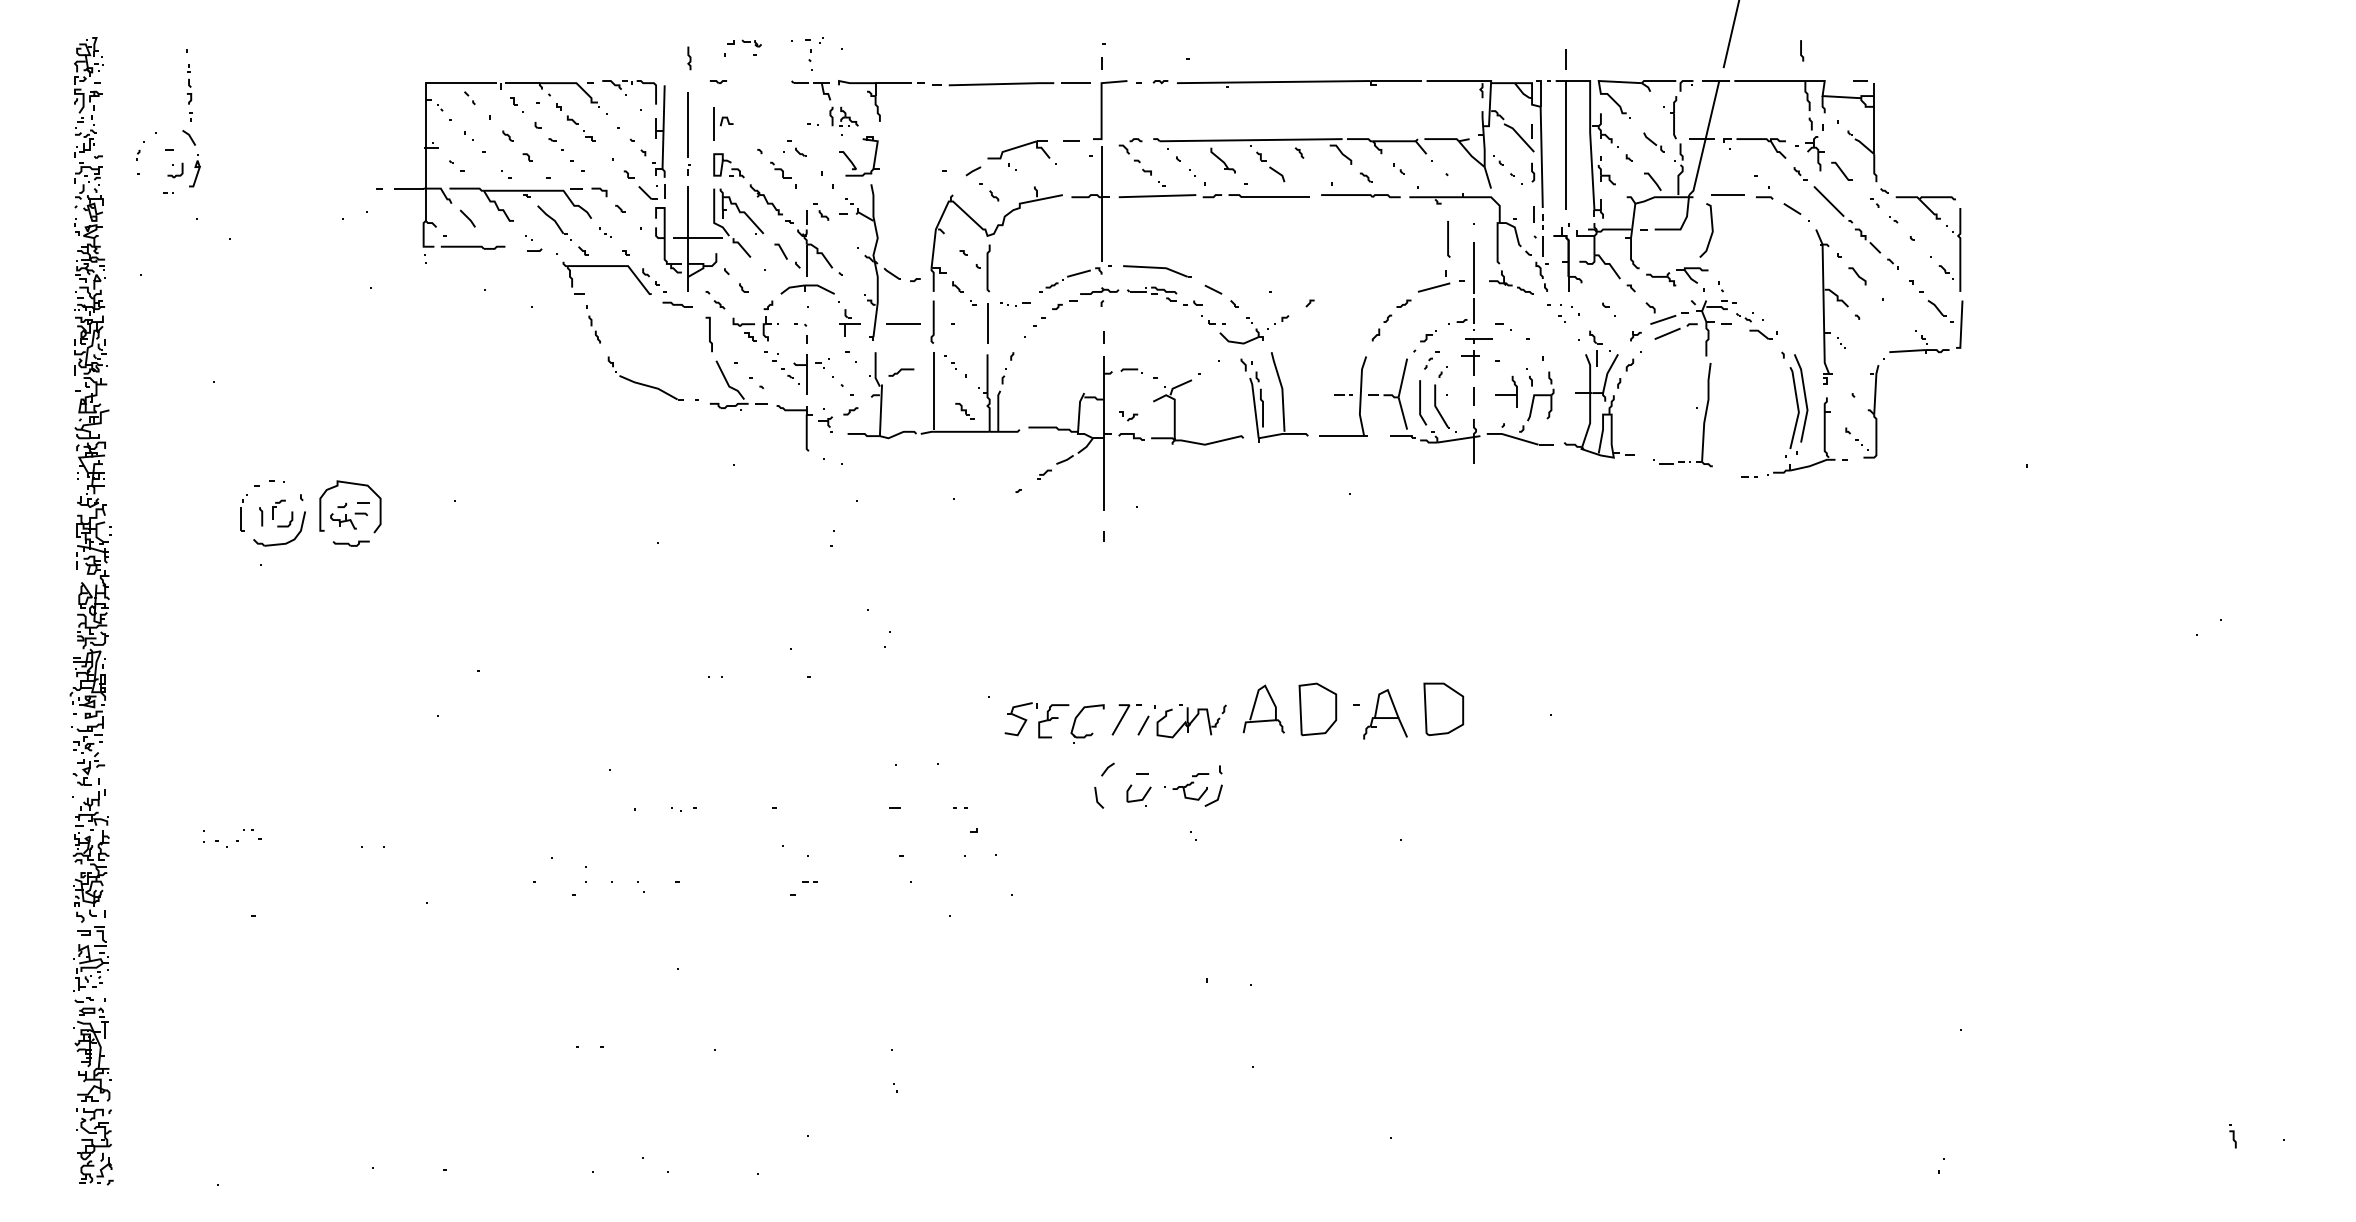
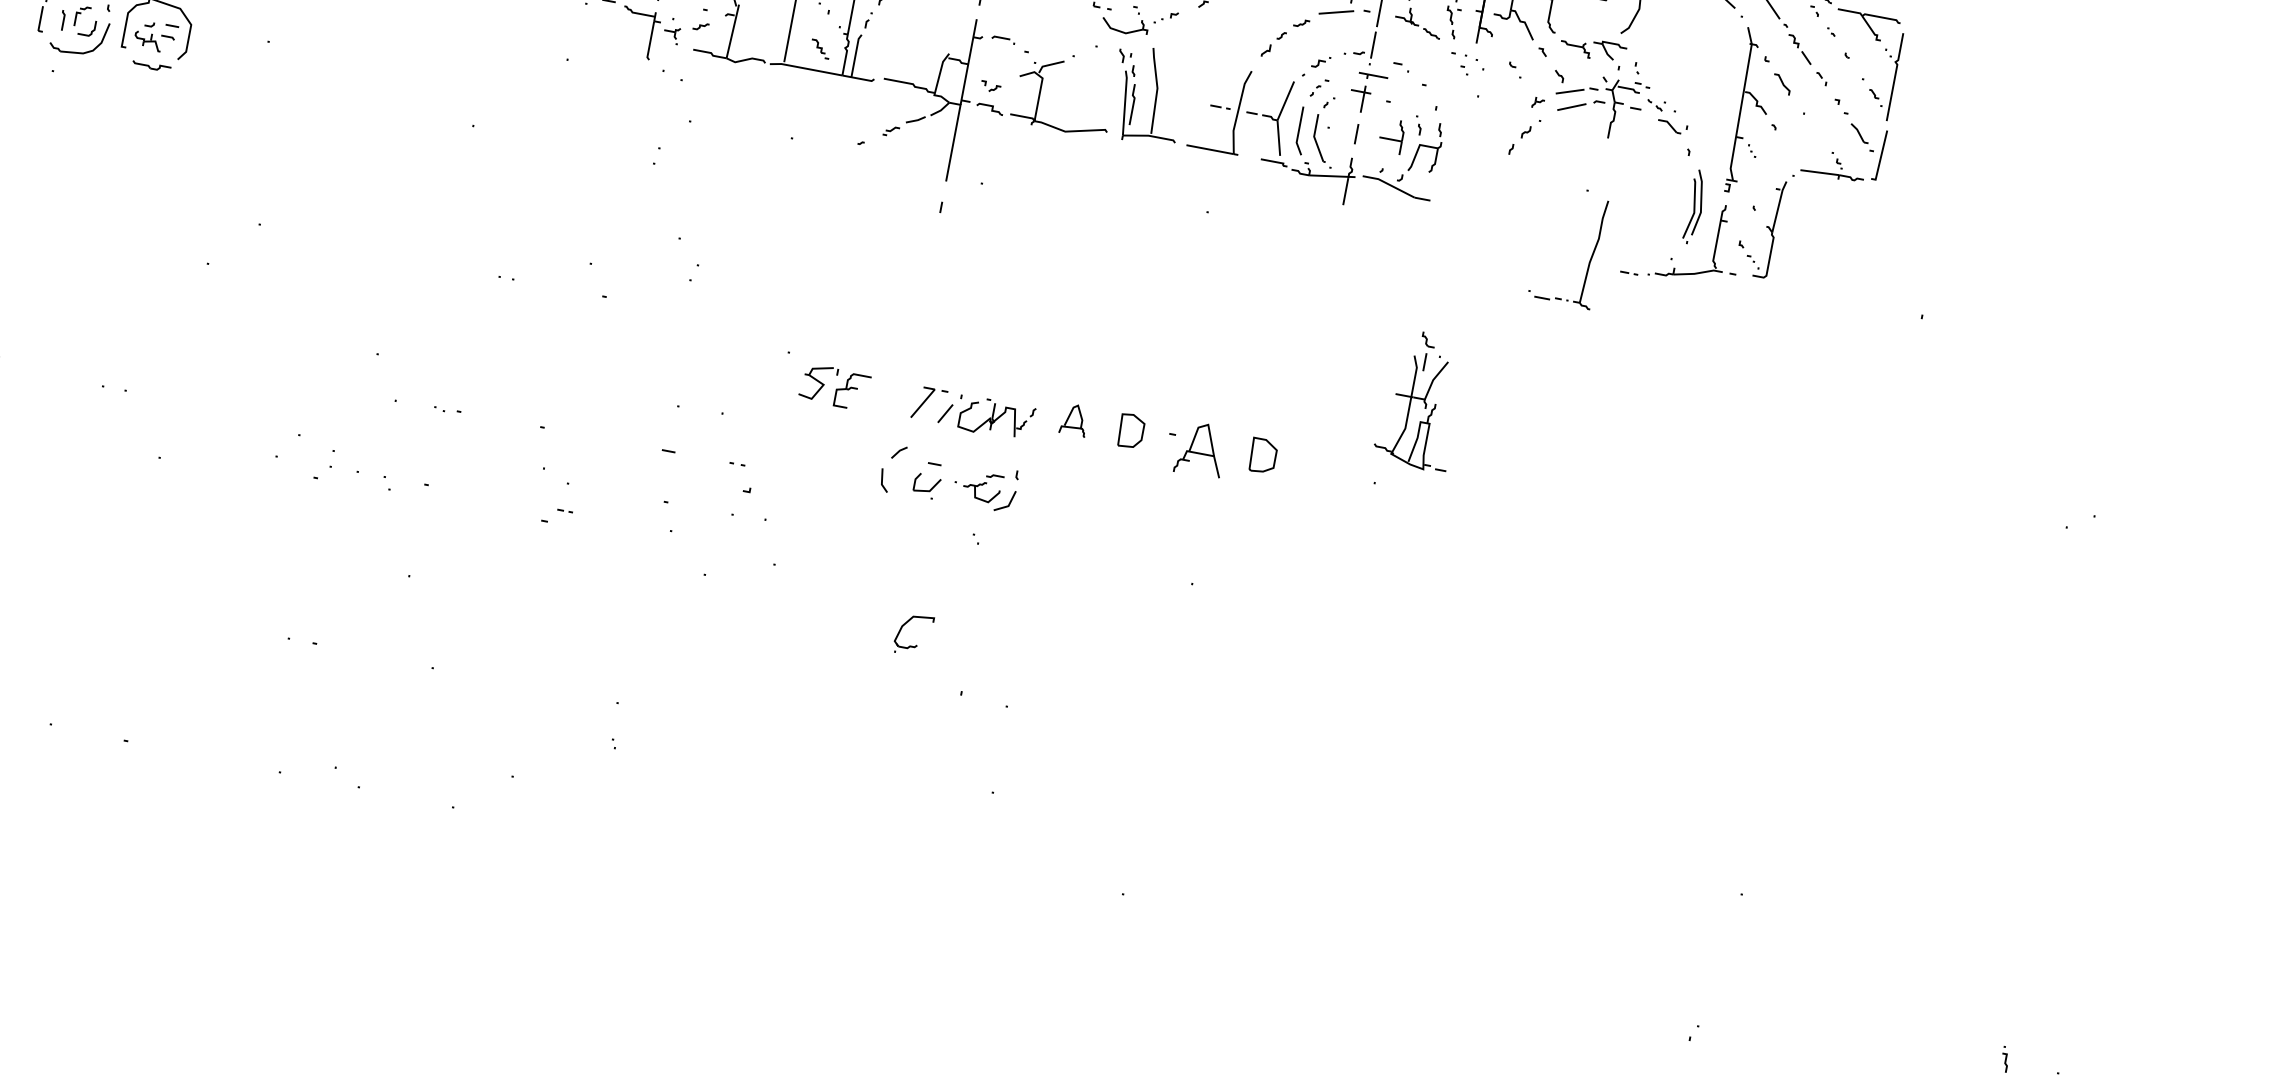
part: (1599, 394) -> (1420, 400), moved
part: (1798, 404) -> (1694, 206), size x0.7
part: (1703, 420) -> (1589, 259), moved
part: (1263, 708) -> (1074, 419), size x0.6
part: (1317, 709) -> (1130, 431), size x0.6
part: (1443, 709) -> (1262, 456), size x0.6
part: (1092, 732) -> (916, 644), moved

